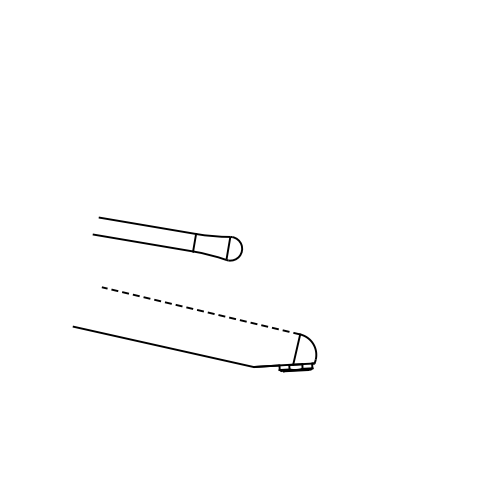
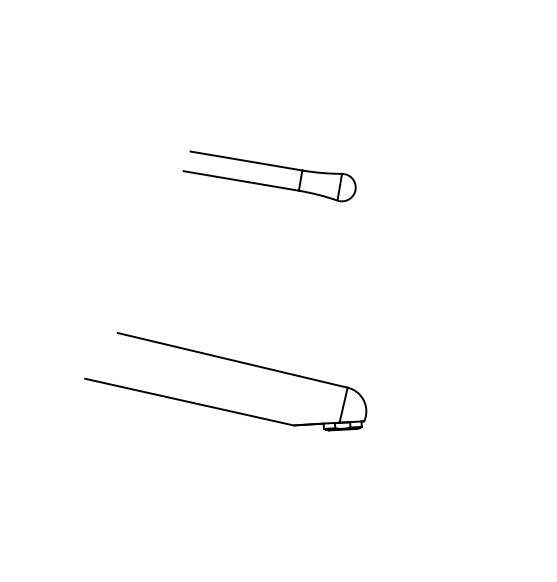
part: (165, 245) -> (266, 183), moved
line: (201, 310) -> (233, 359), dashed -> solid

